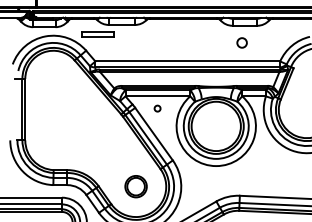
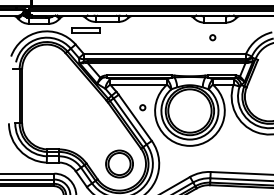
circle: (242, 42) -> (212, 37), size x0.62
circle: (157, 108) -> (142, 107), moved
part: (135, 186) -> (118, 163), size x1.43

